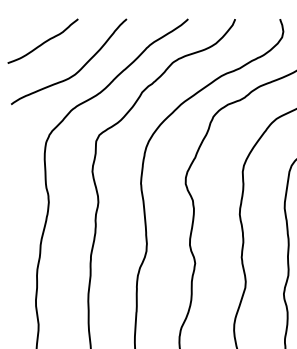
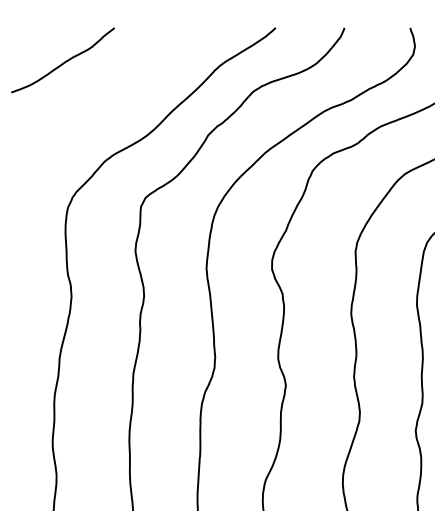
curve: (78, 70) -> (114, 103), removed

